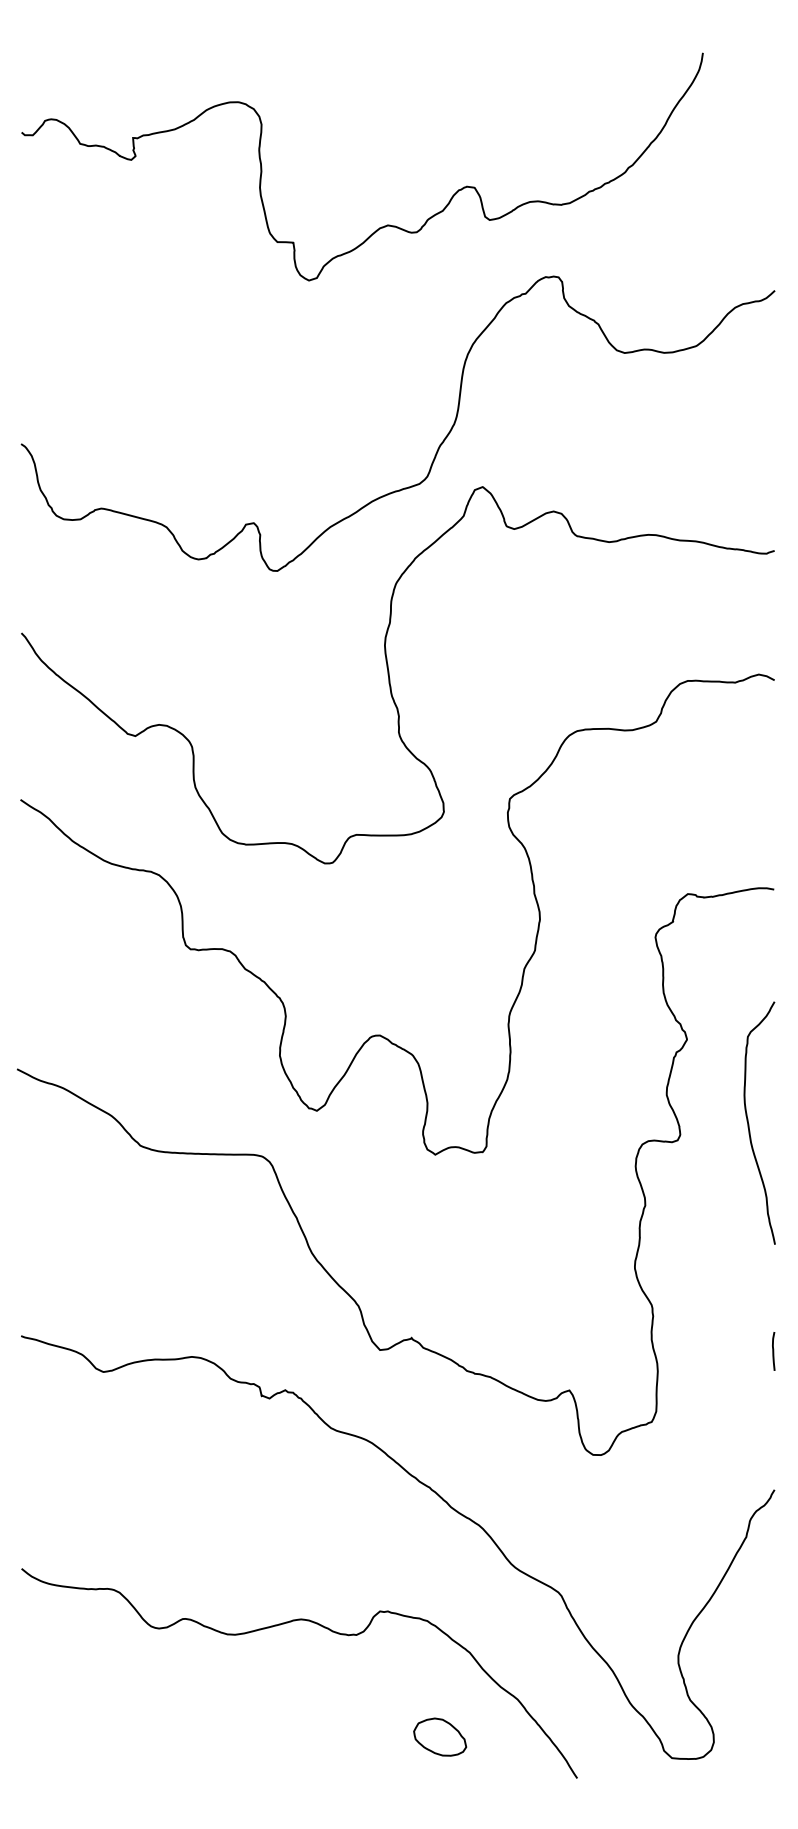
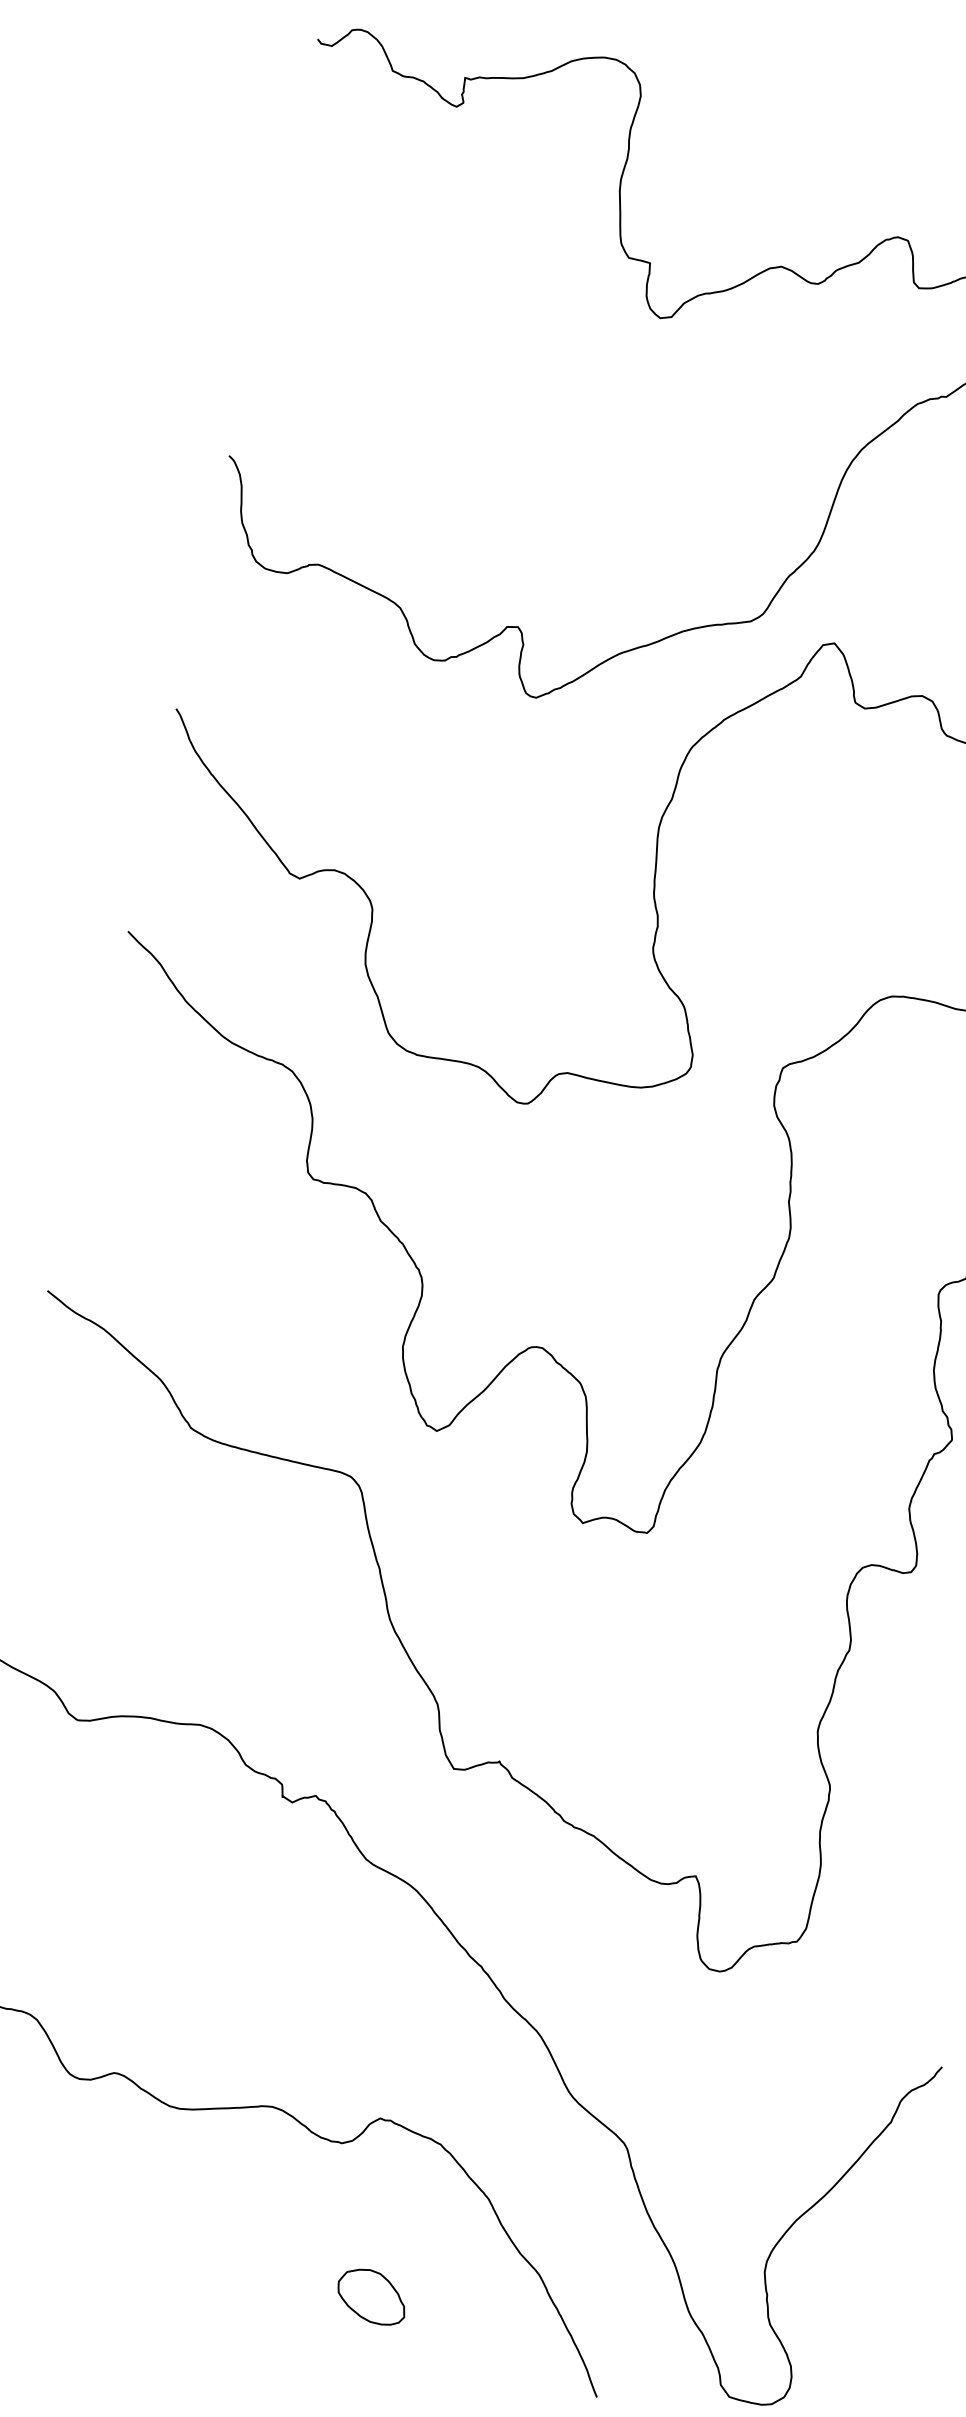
part: (440, 1736) -> (372, 2295), moved

